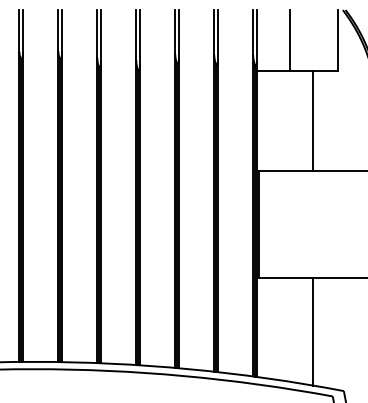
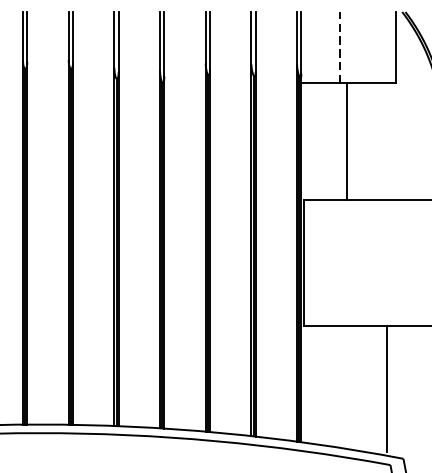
line: (289, 39) -> (339, 46), solid -> dashed
line: (312, 120) -> (346, 141), moved
line: (312, 331) -> (386, 388), moved

